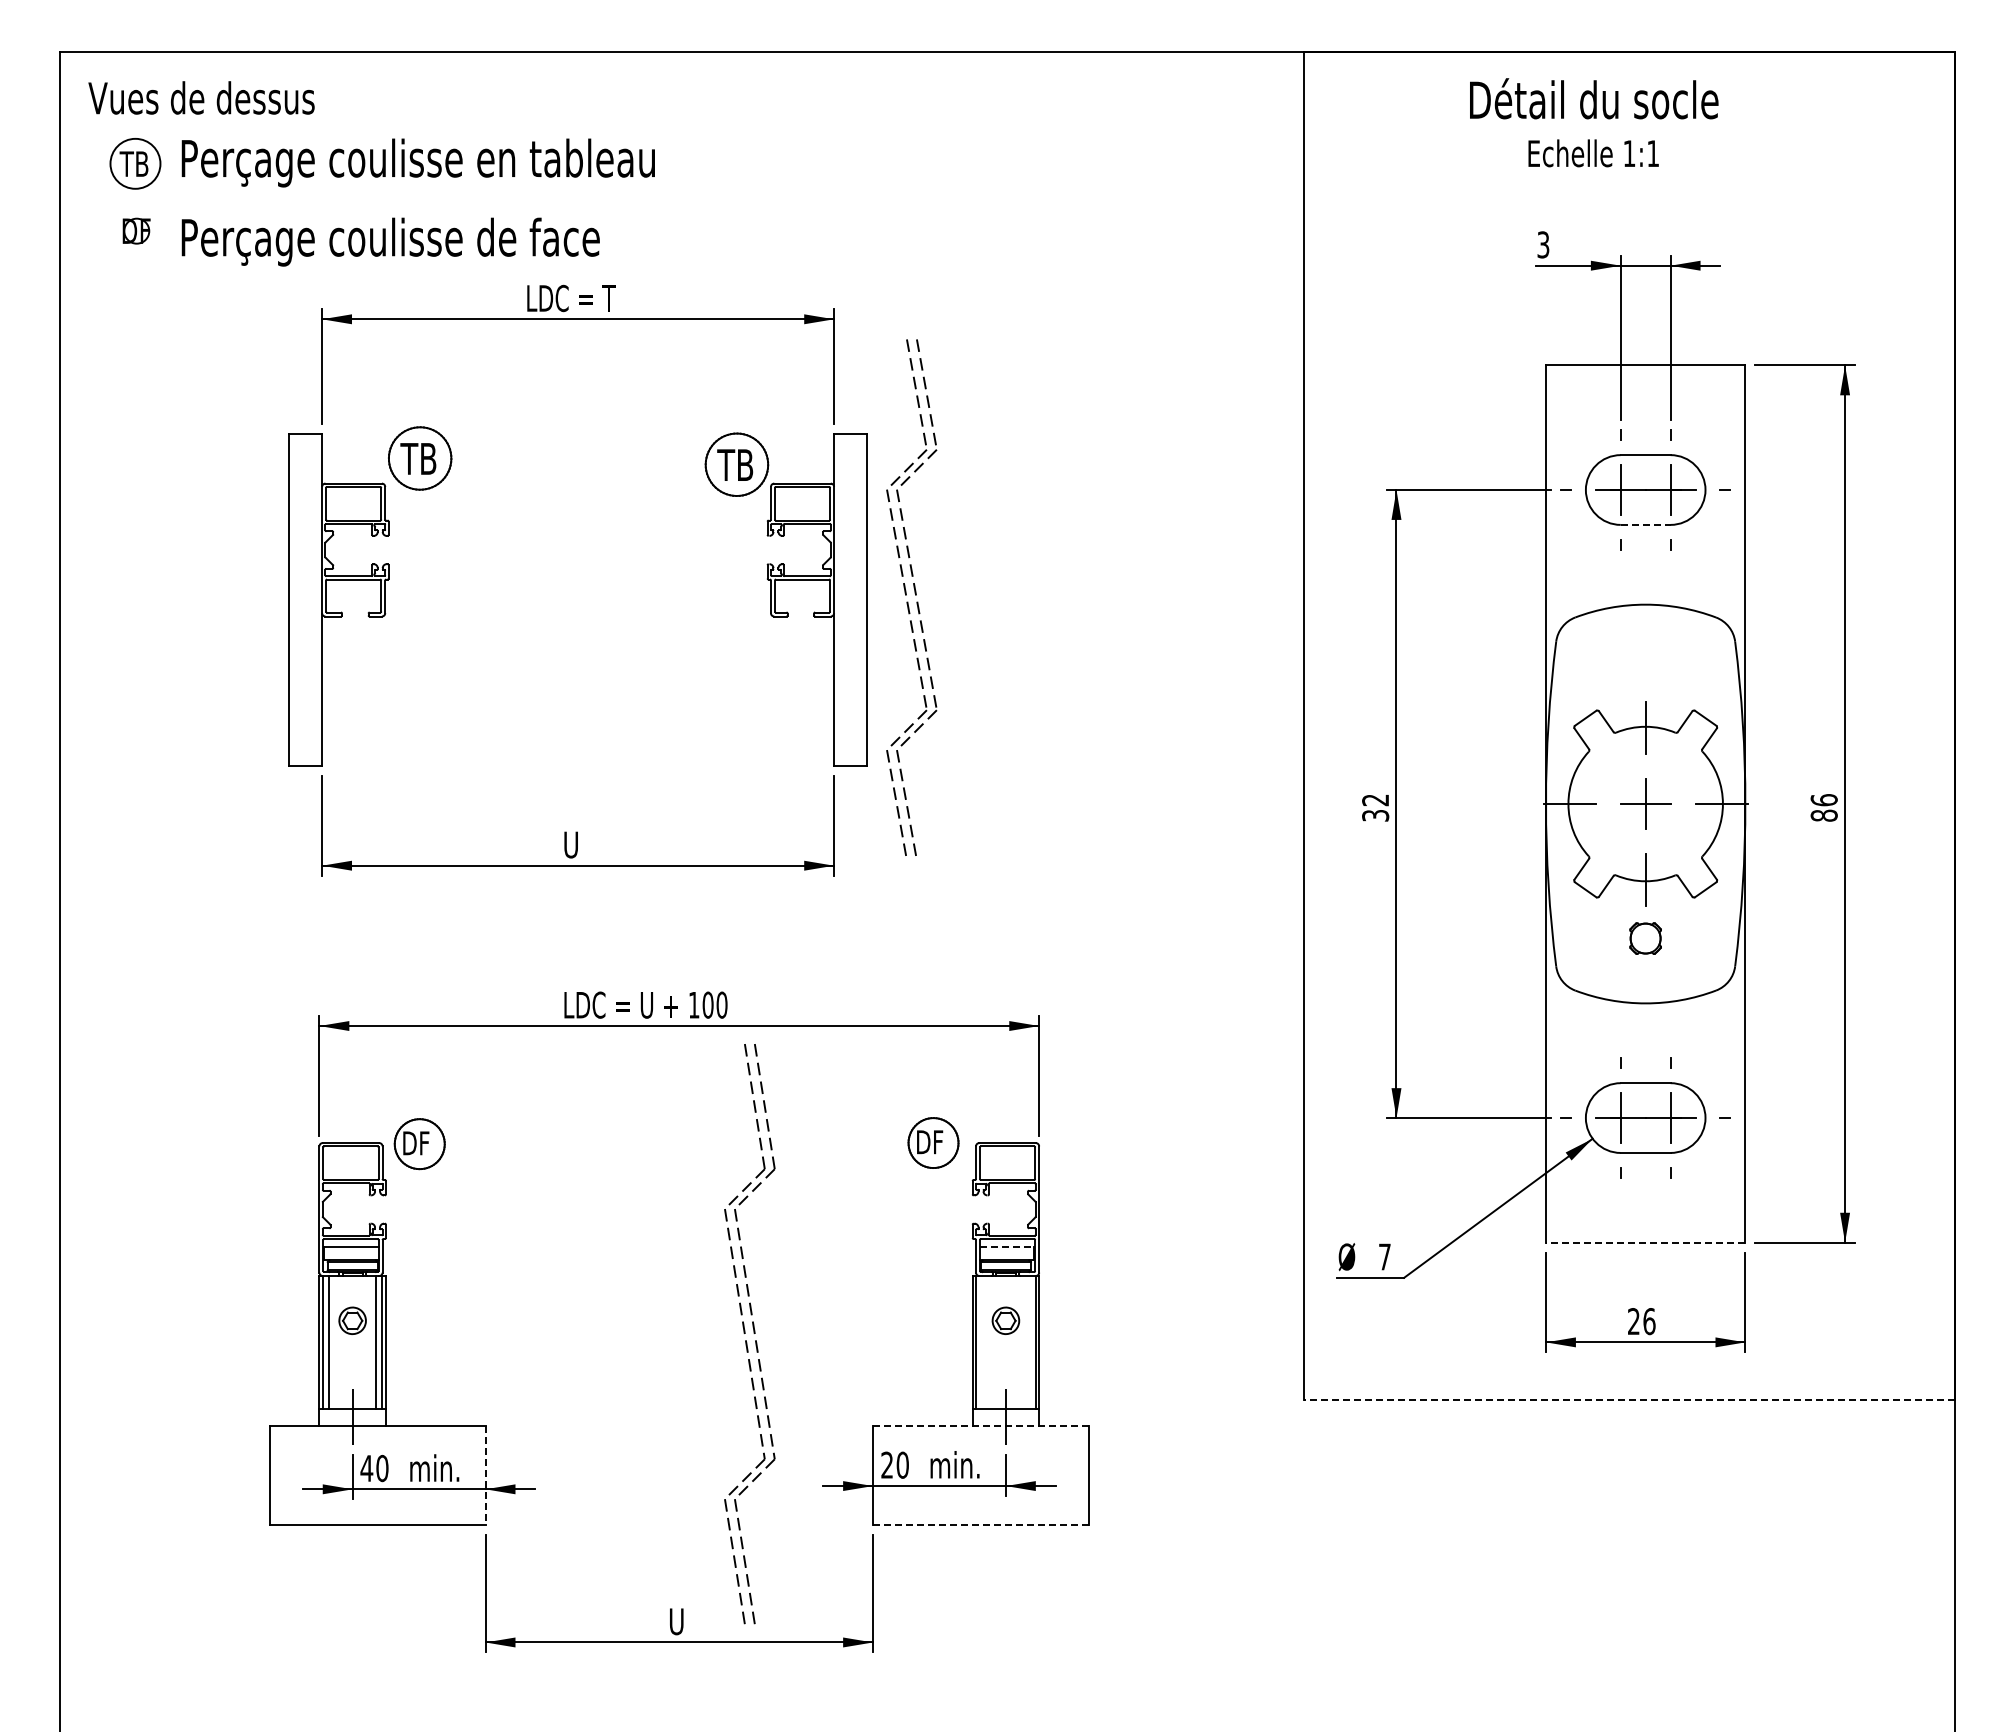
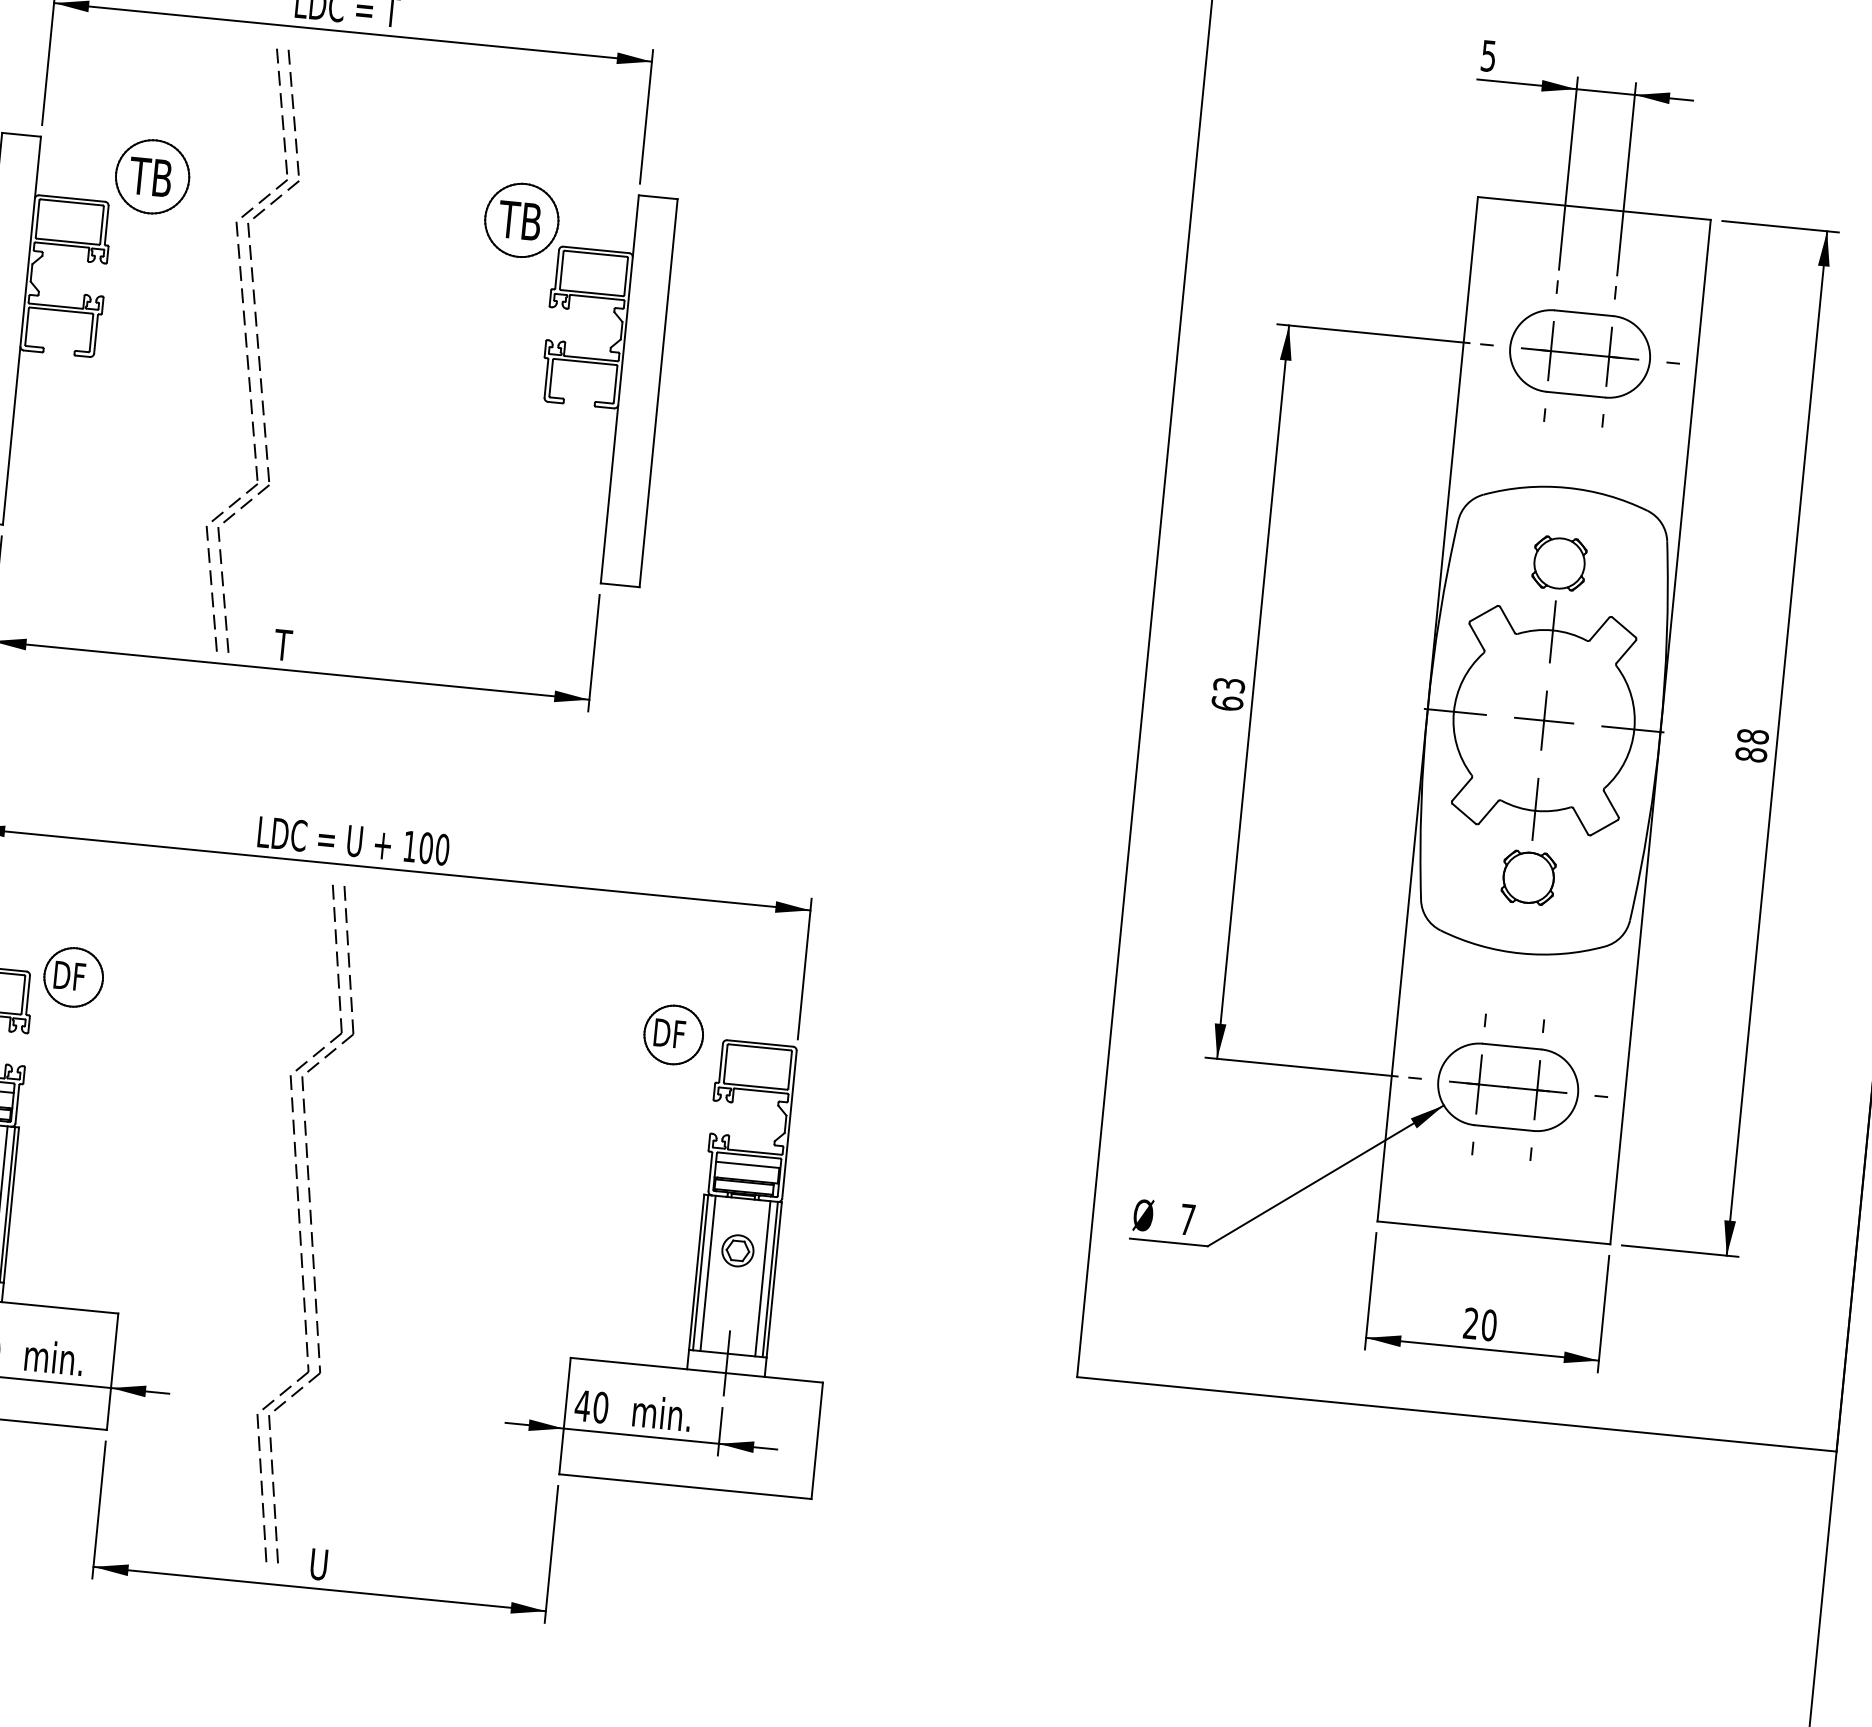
text: (1543, 244) -> (1488, 55), 3 -> 5
line: (1645, 524) -> (1575, 394), dashed -> solid
part: (911, 597) -> (252, 350), moved
part: (1645, 669) -> (1559, 563), added
text: (1823, 800) -> (1752, 736), 86 -> 88
text: (1375, 807) -> (1228, 693), 32 -> 63
text: (569, 844) -> (282, 644), U -> T
part: (1645, 938) -> (1528, 877), size x1.43
line: (1645, 1242) -> (1493, 1232), dashed -> solid
line: (1007, 1247) -> (748, 1165), dashed -> solid
text: (1649, 1321) -> (1489, 1325), 26 -> 20
part: (749, 1334) -> (304, 1224), moved
line: (982, 1341) -> (708, 1272), added
line: (1029, 1341) -> (763, 1277), added
line: (1628, 1399) -> (1455, 1414), dashed -> solid
line: (981, 1425) -> (697, 1370), dashed -> solid
text: (886, 1464) -> (582, 1404), 20 -> 40
line: (485, 1475) -> (112, 1371), dashed -> solid
line: (981, 1525) -> (685, 1487), dashed -> solid

